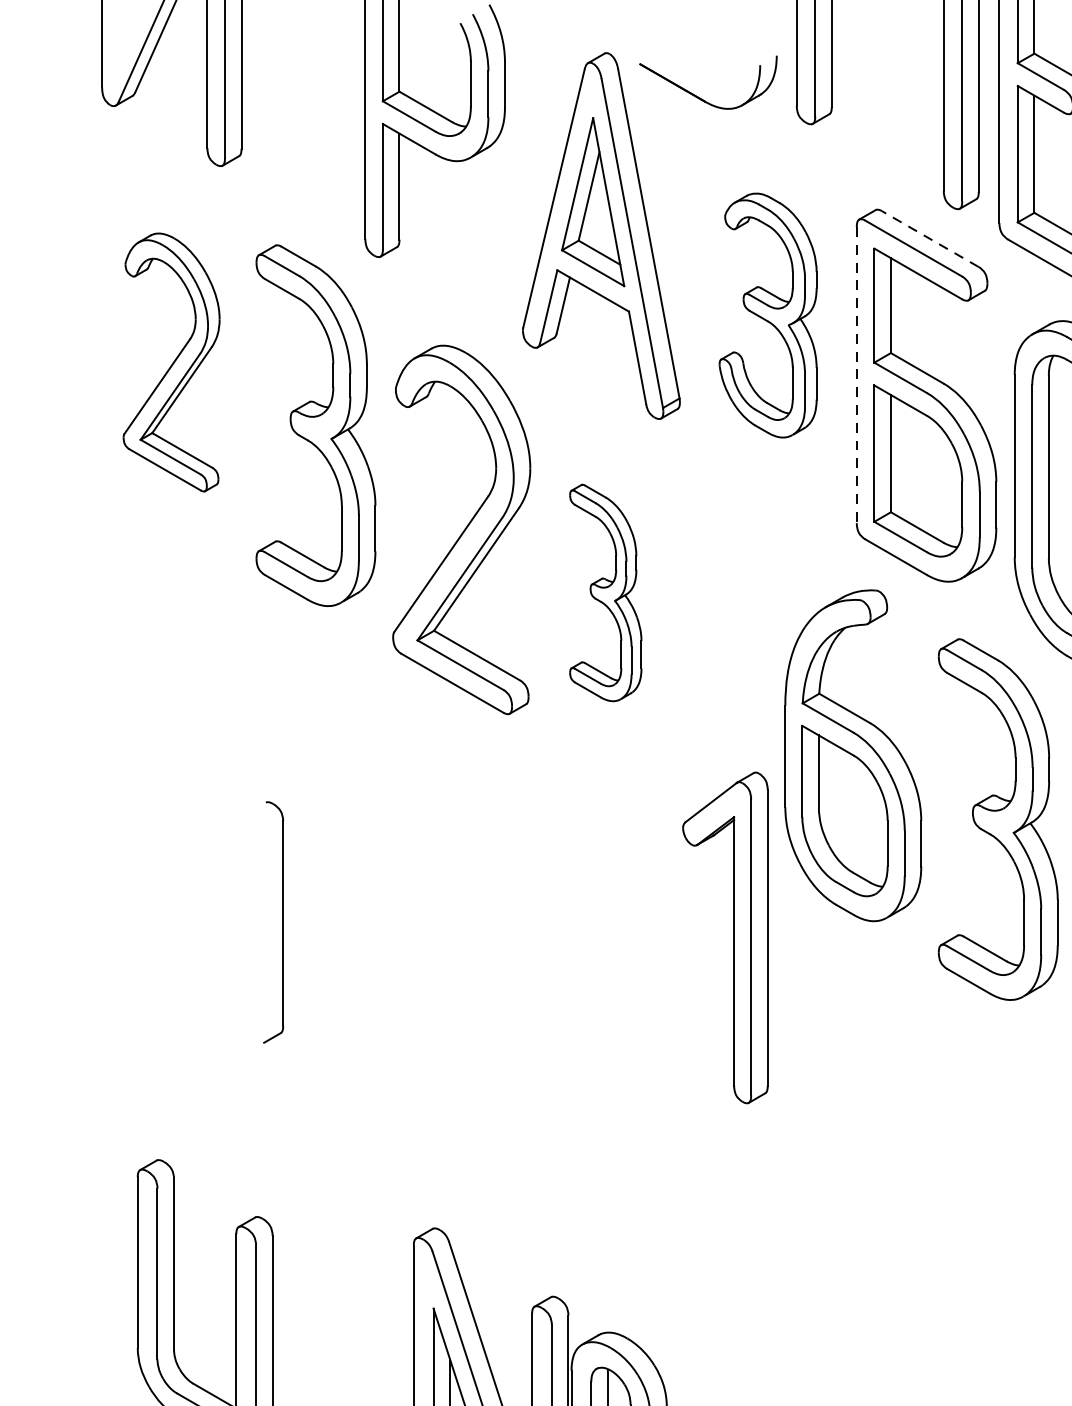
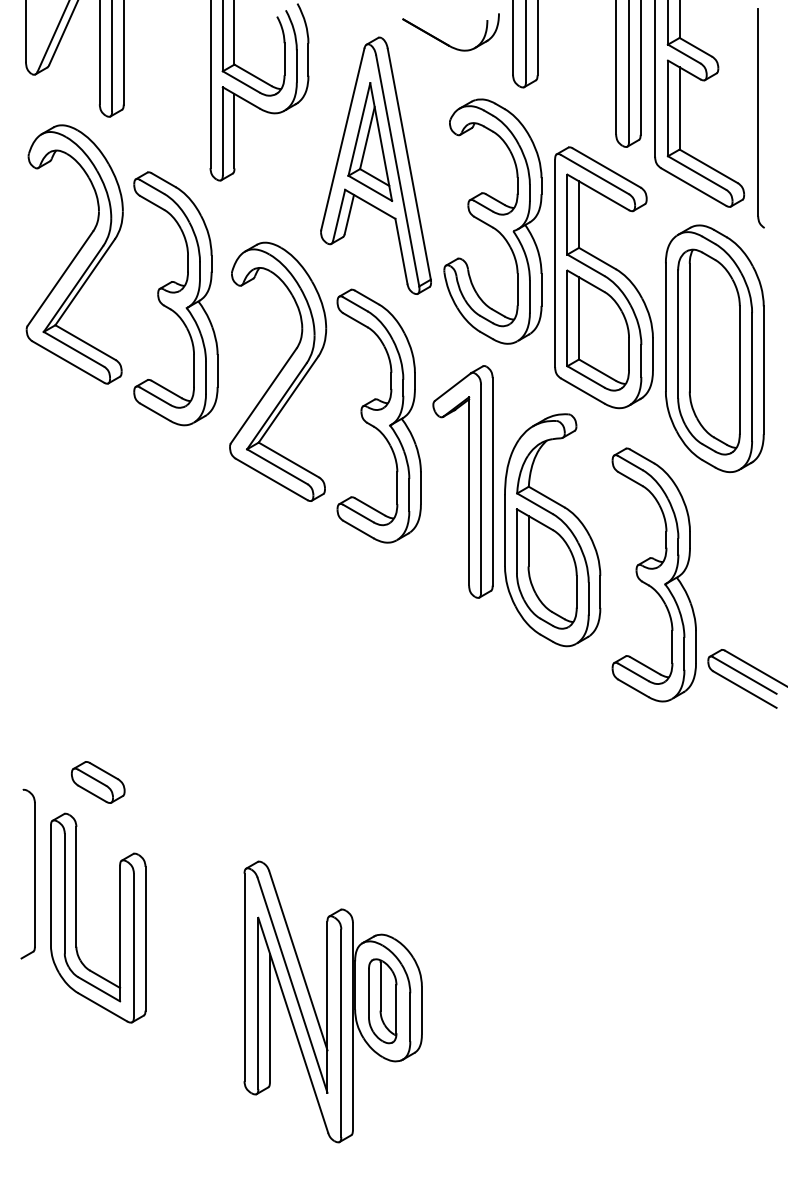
part: (700, 97) -> (445, 42), moved
line: (930, 238) -> (606, 167), dashed -> solid
part: (767, 315) -> (492, 221), size x1.43
part: (171, 362) -> (74, 254), size x1.43
line: (857, 375) -> (555, 263), dashed -> solid
part: (604, 592) -> (378, 415), size x1.67
part: (282, 921) -> (34, 873), moved
part: (724, 937) -> (462, 481), moved
part: (205, 1115) -> (98, 782), added

